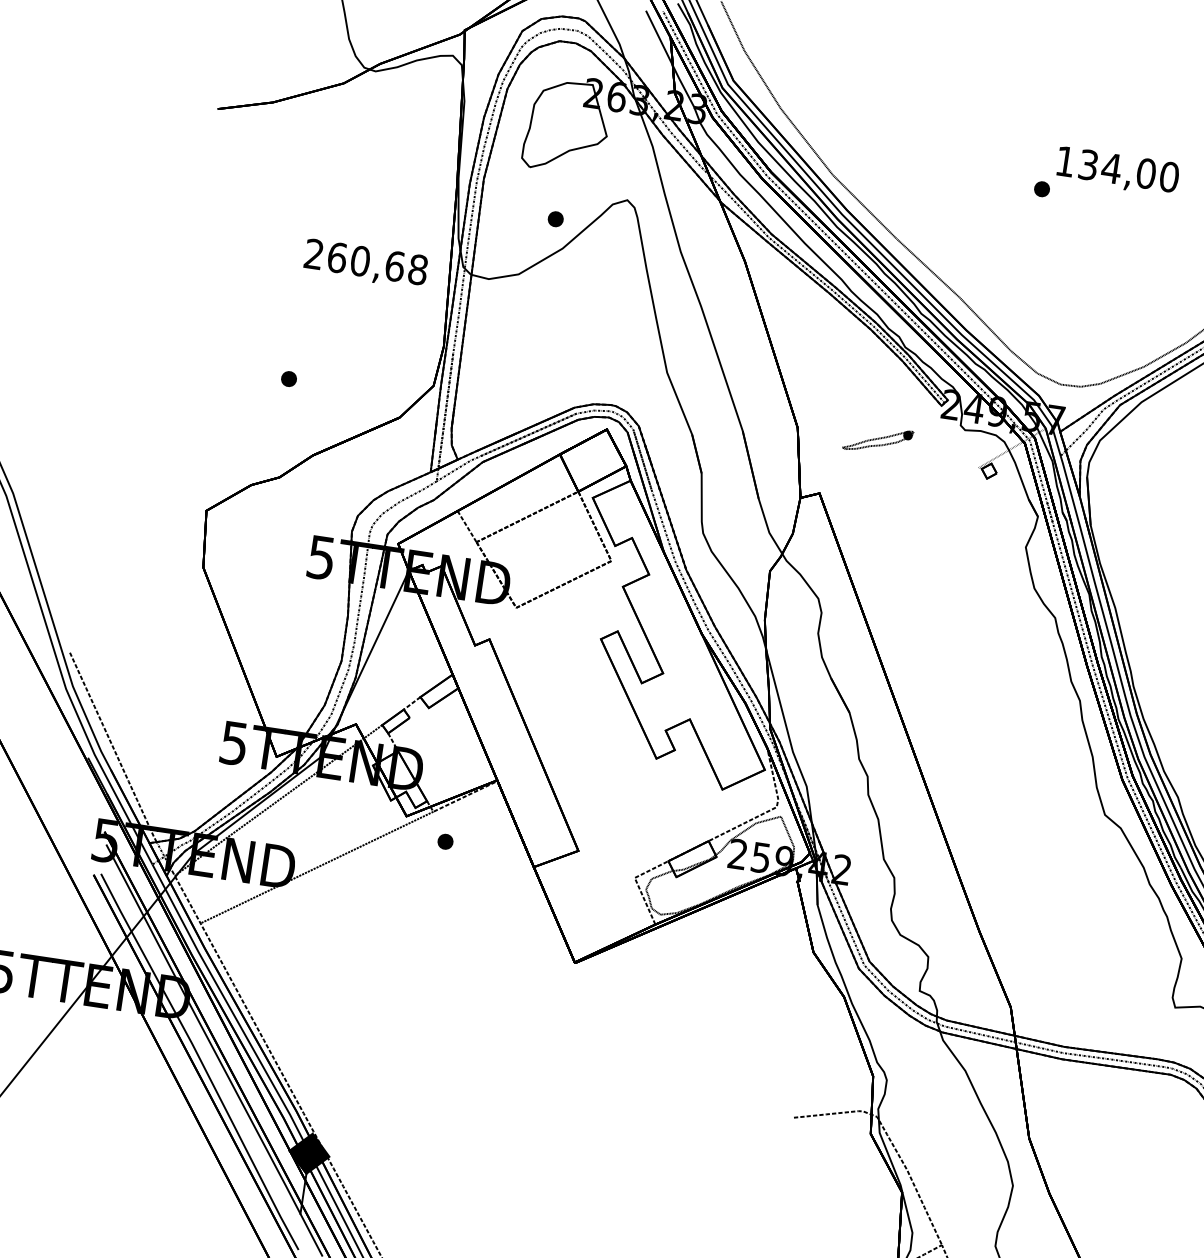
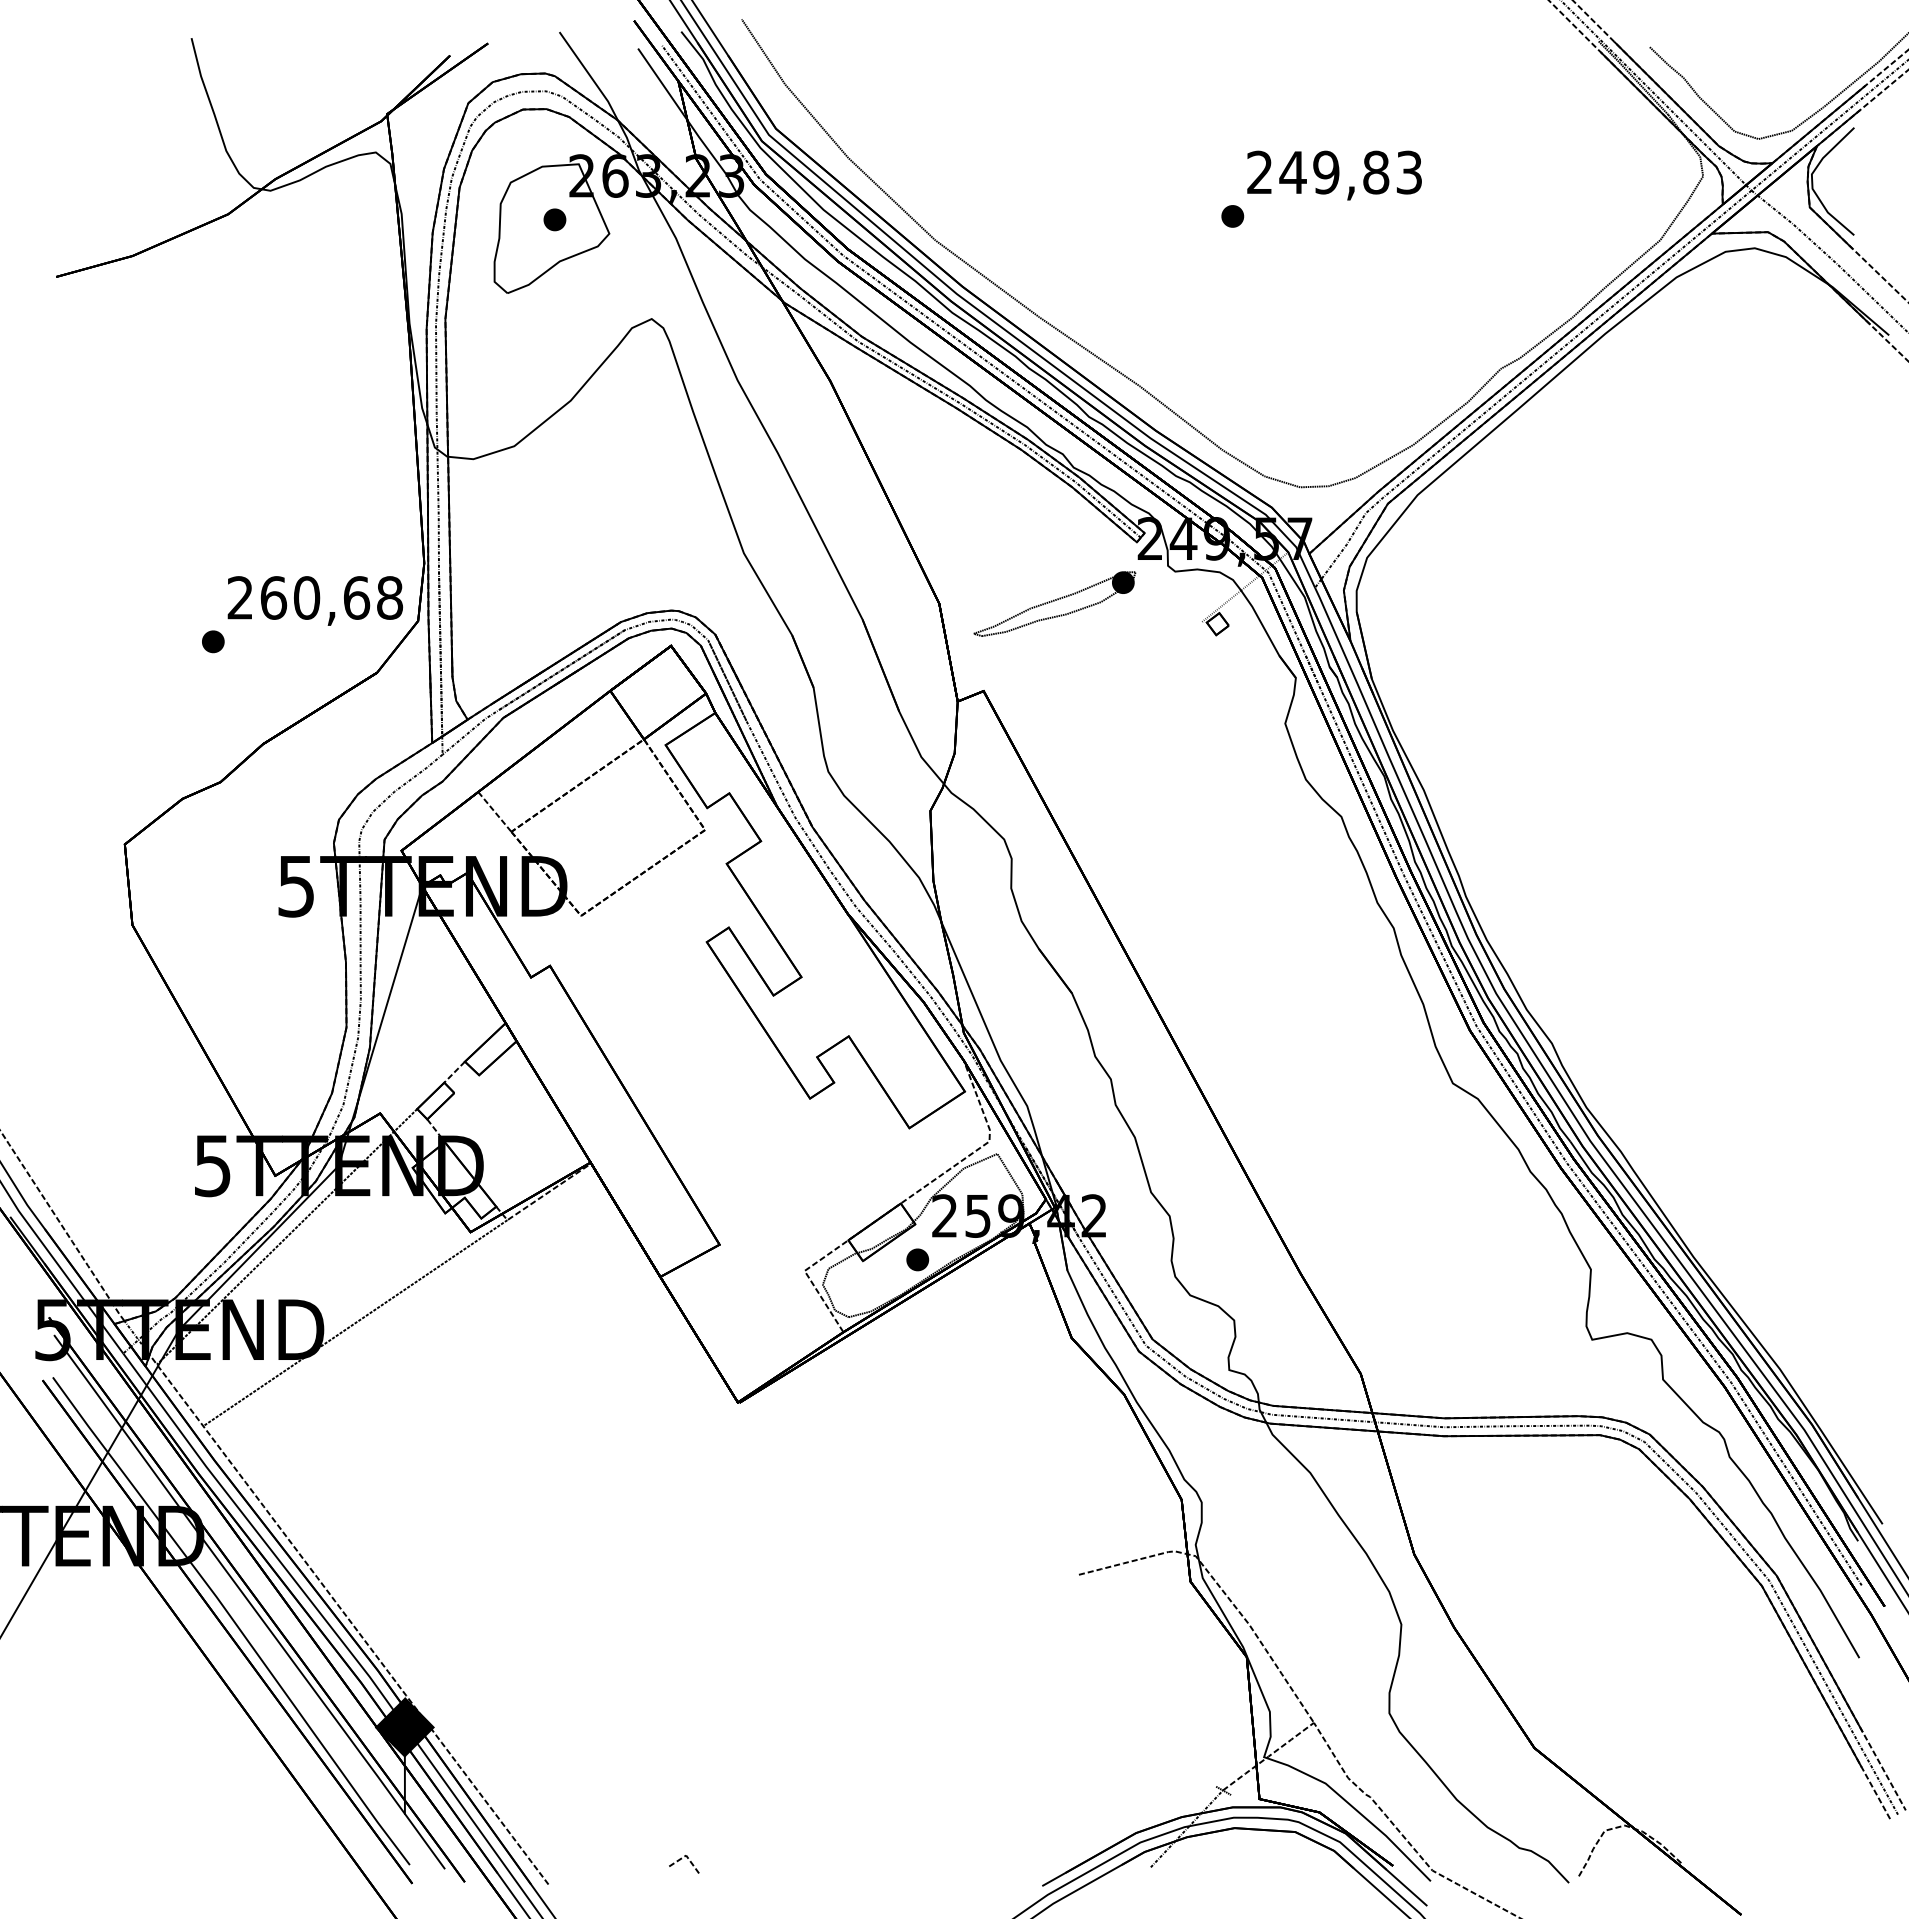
text: (1117, 169) -> (1334, 172), 134,00 -> 249,83
part: (555, 218) -> (554, 219), moved
text: (366, 263) -> (315, 600), moved
part: (877, 439) -> (1054, 603), size x1.67
part: (445, 841) -> (917, 1259), moved

